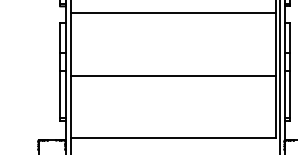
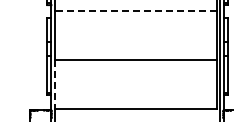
line: (173, 13) -> (136, 10), solid -> dashed
line: (70, 107) -> (55, 84), solid -> dashed

